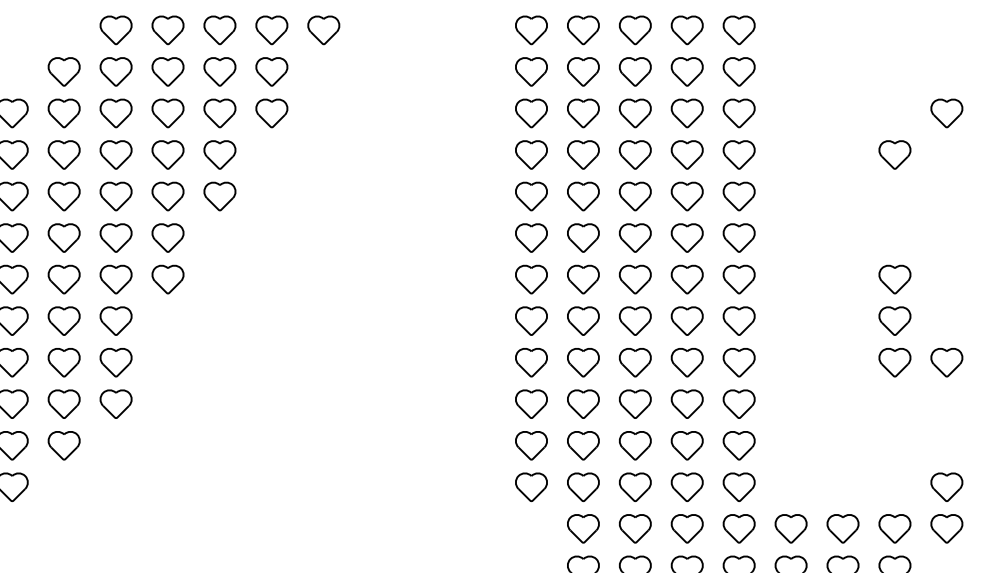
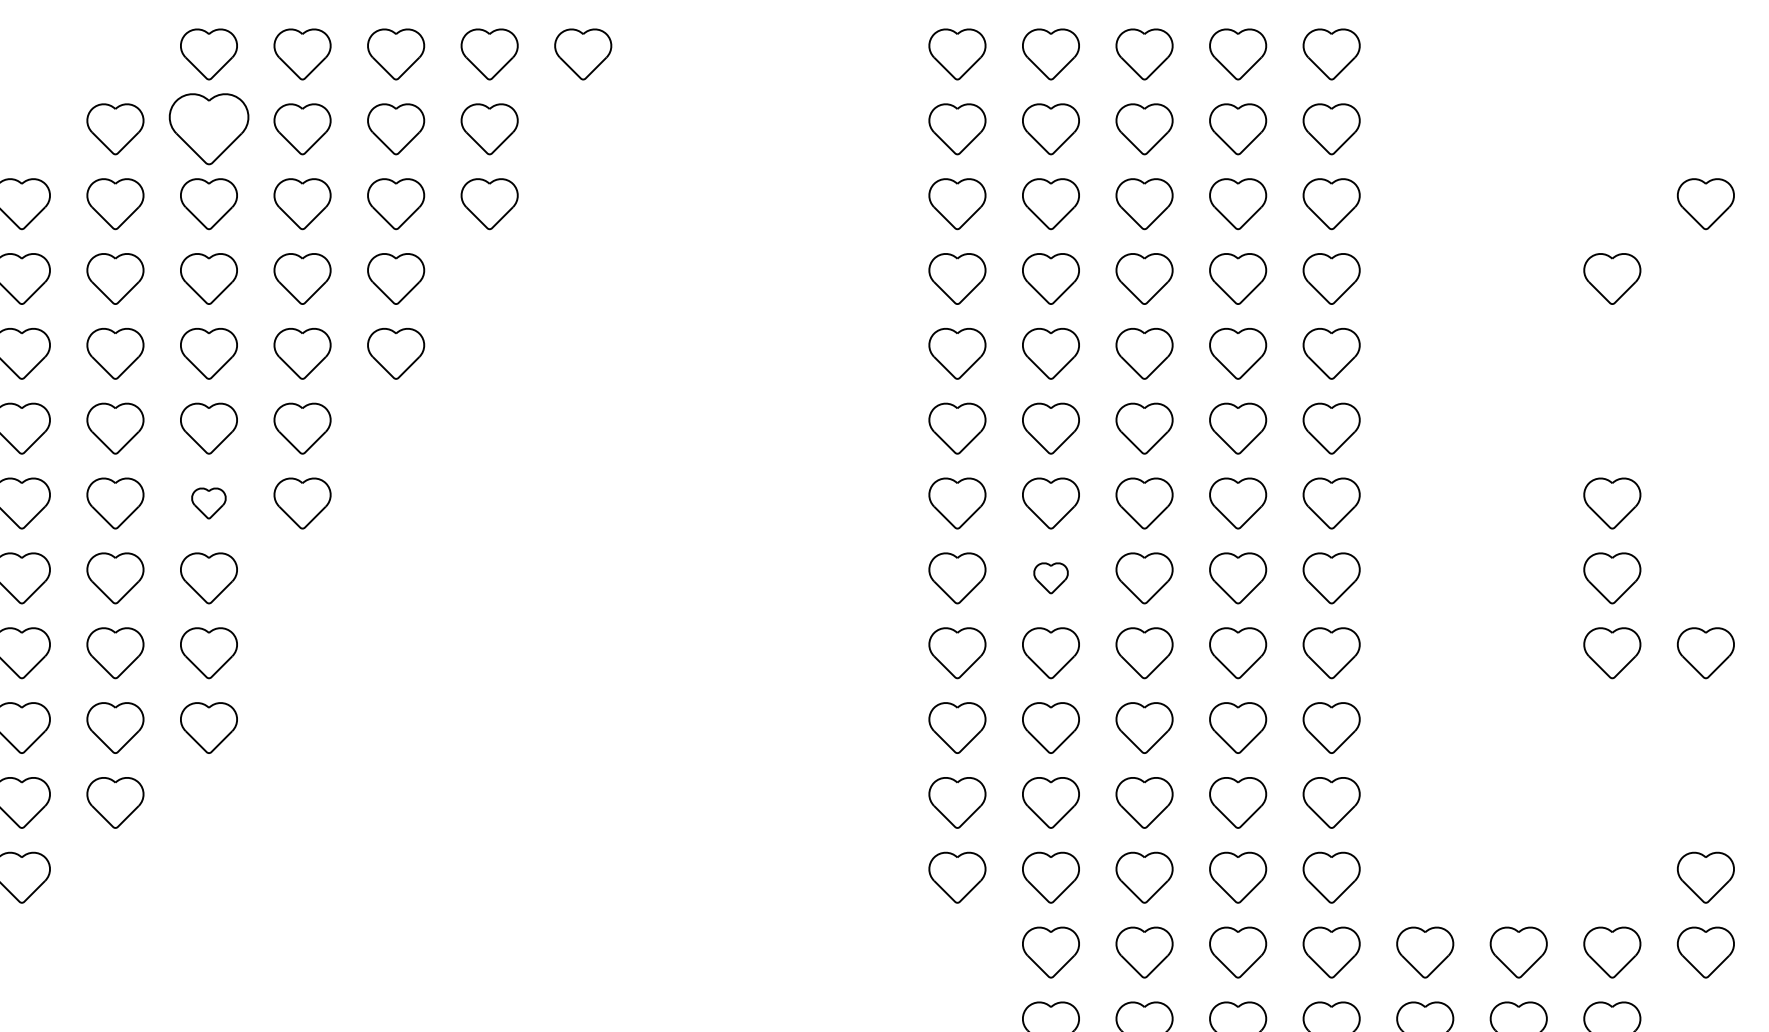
part: (115, 71) -> (207, 128), size x1.4
part: (115, 279) -> (207, 503), size x0.6
part: (583, 320) -> (1051, 577), size x0.6

